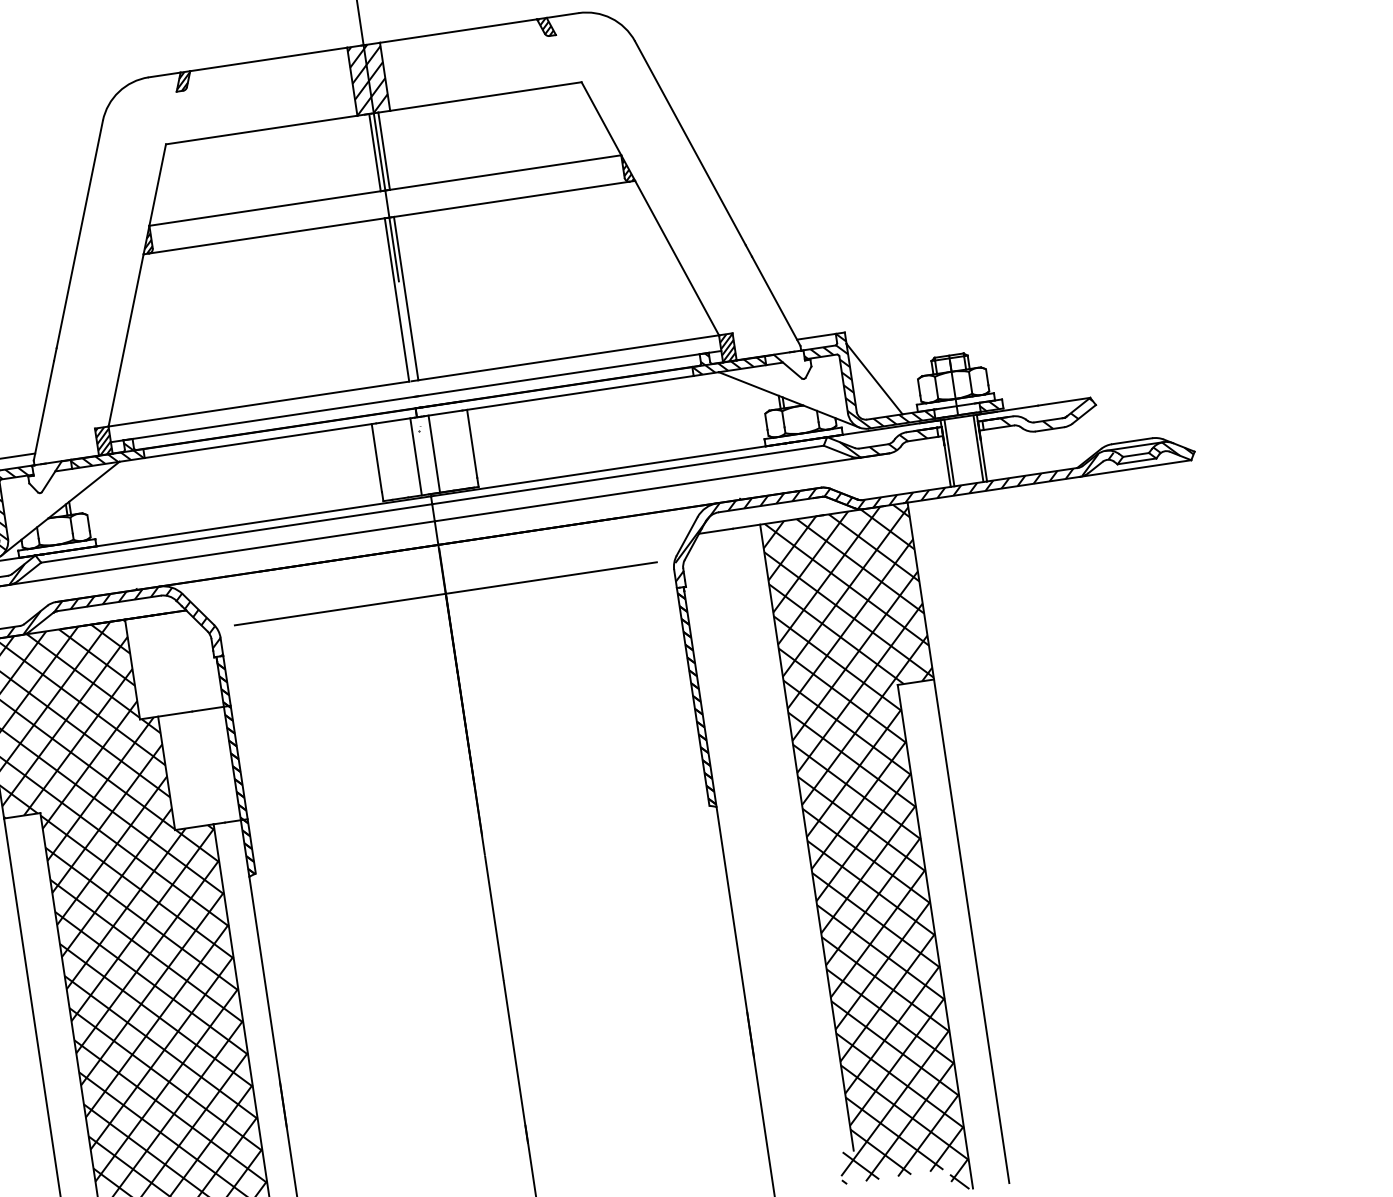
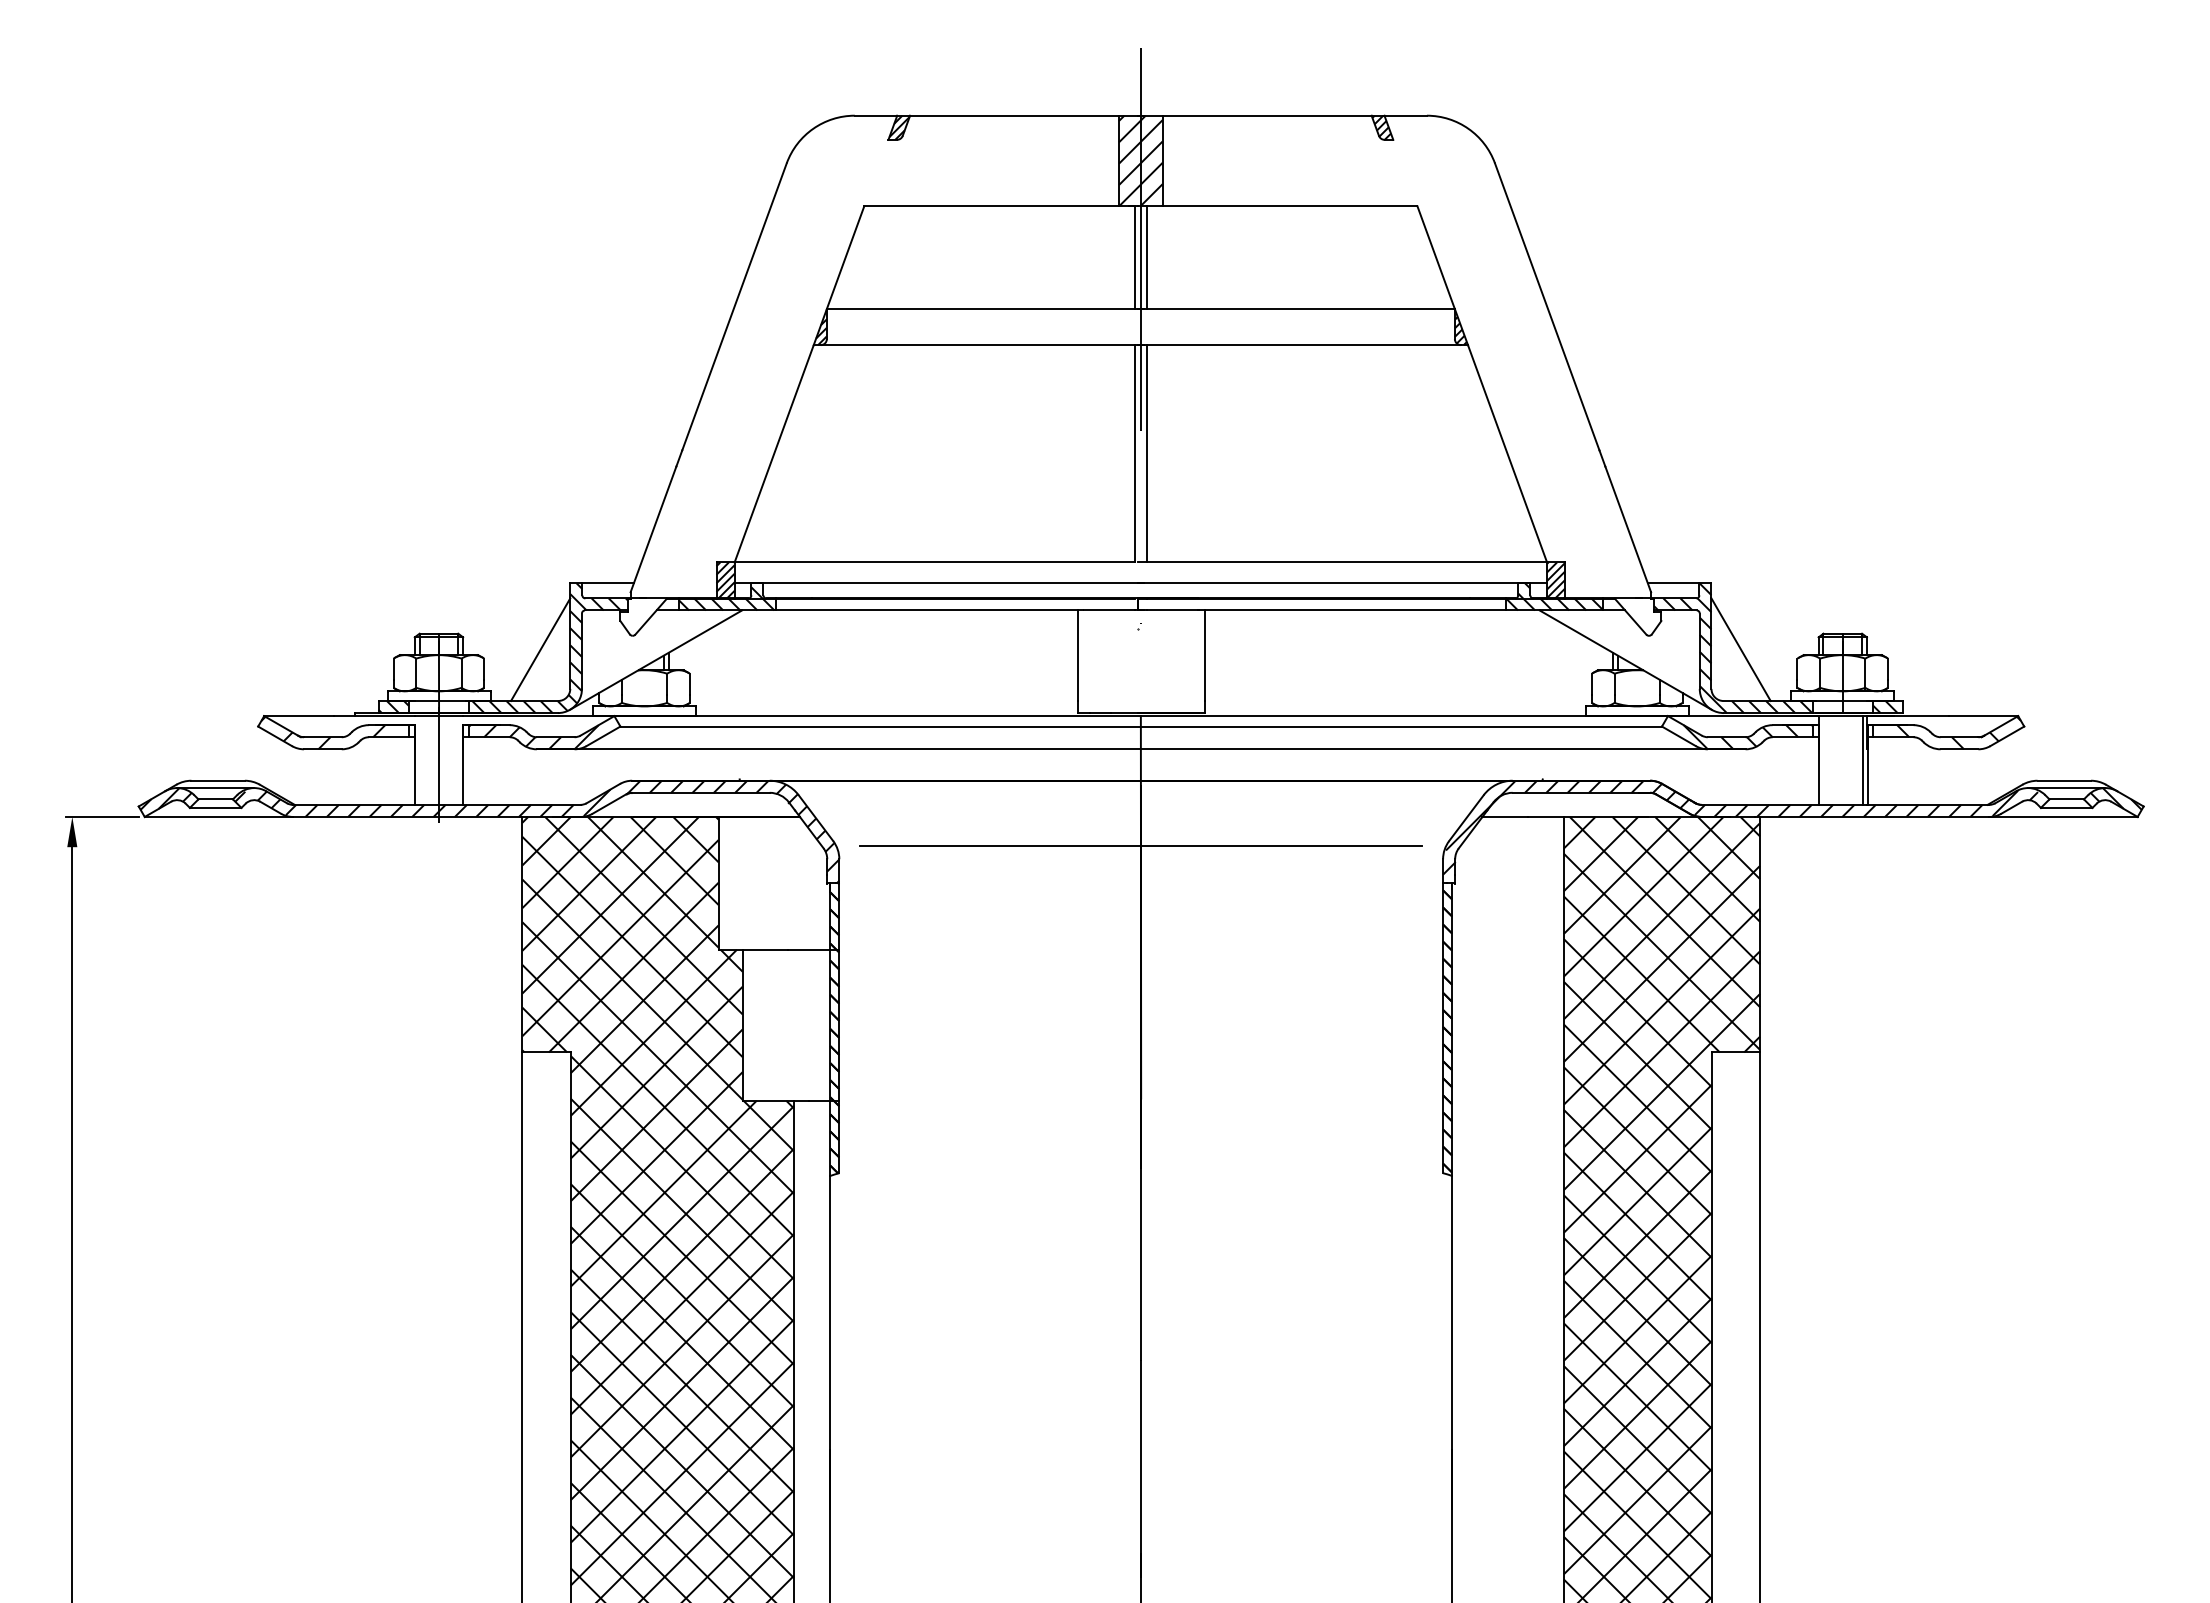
line: (949, 452) -> (1824, 760), removed
line: (434, 453) -> (1153, 661), removed
line: (416, 456) -> (1129, 661), removed

